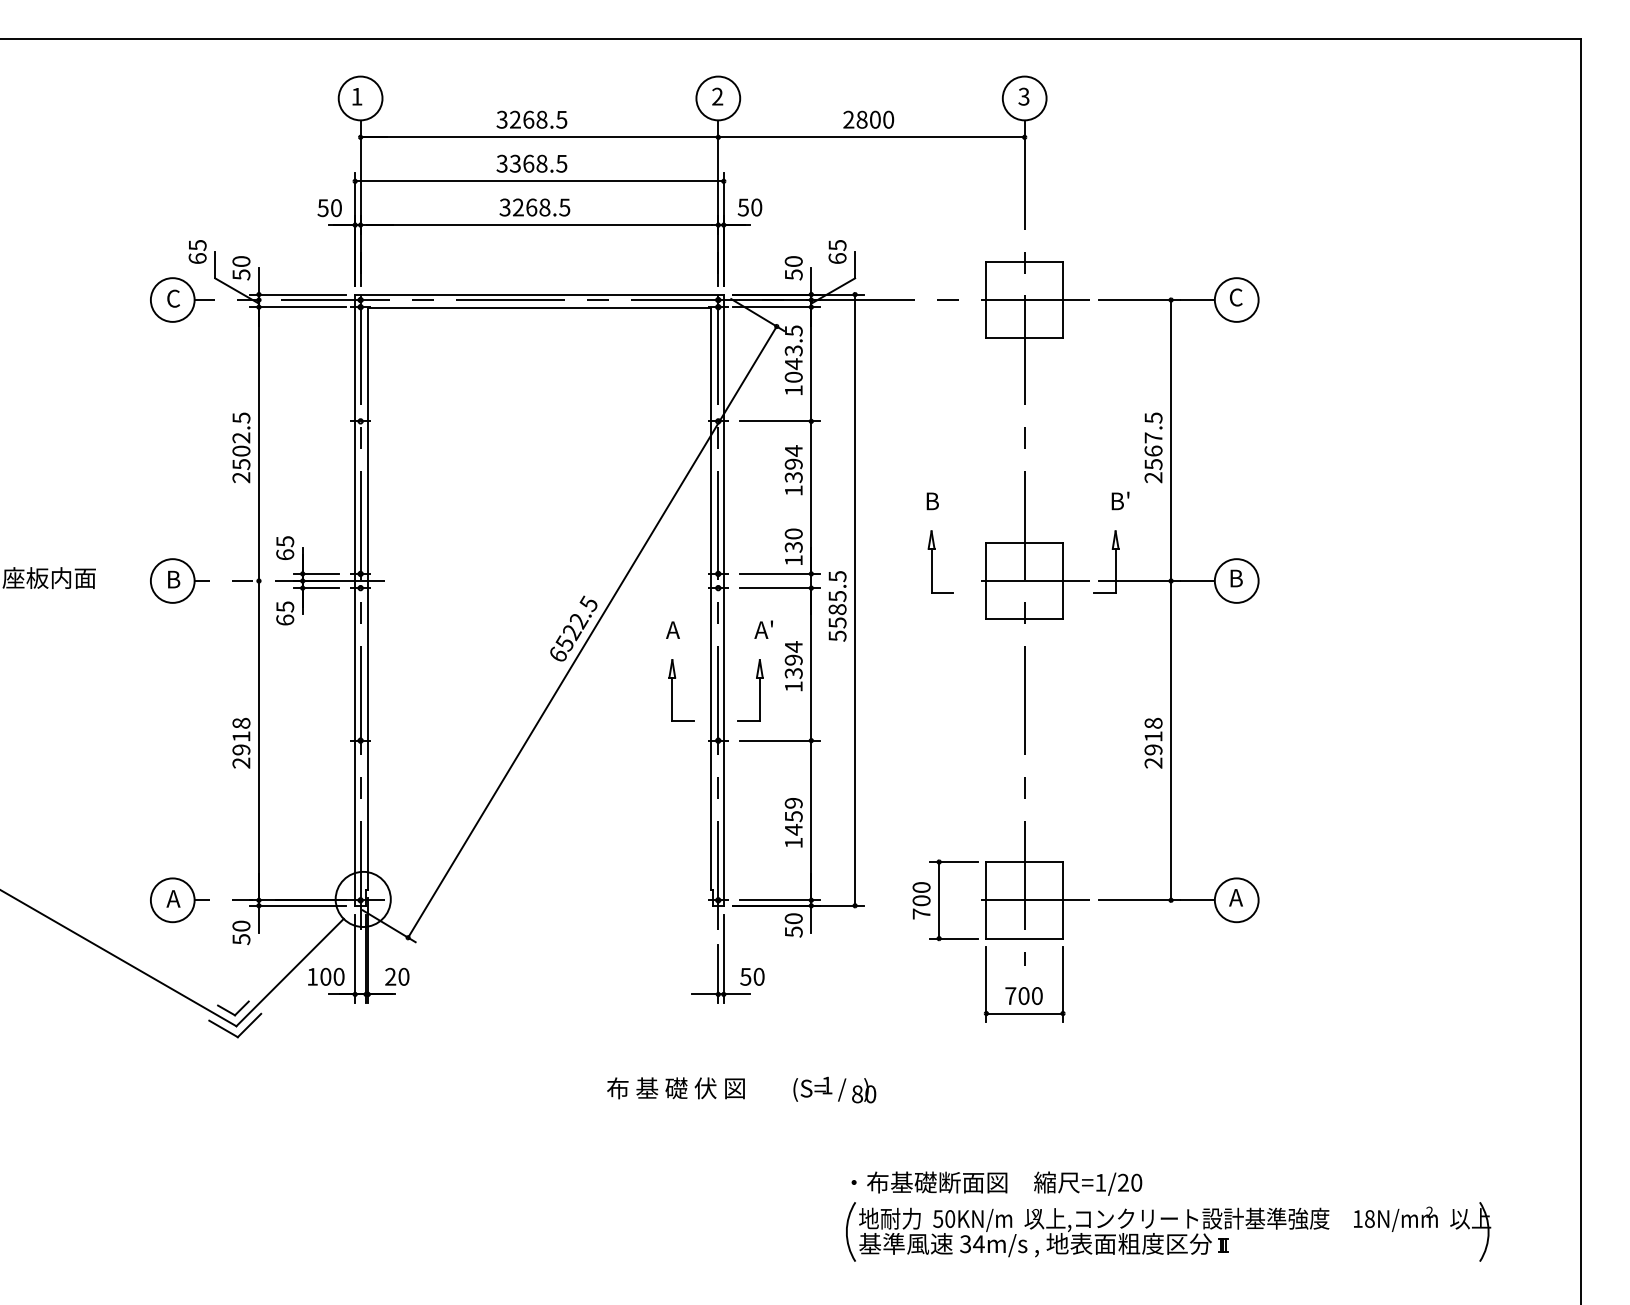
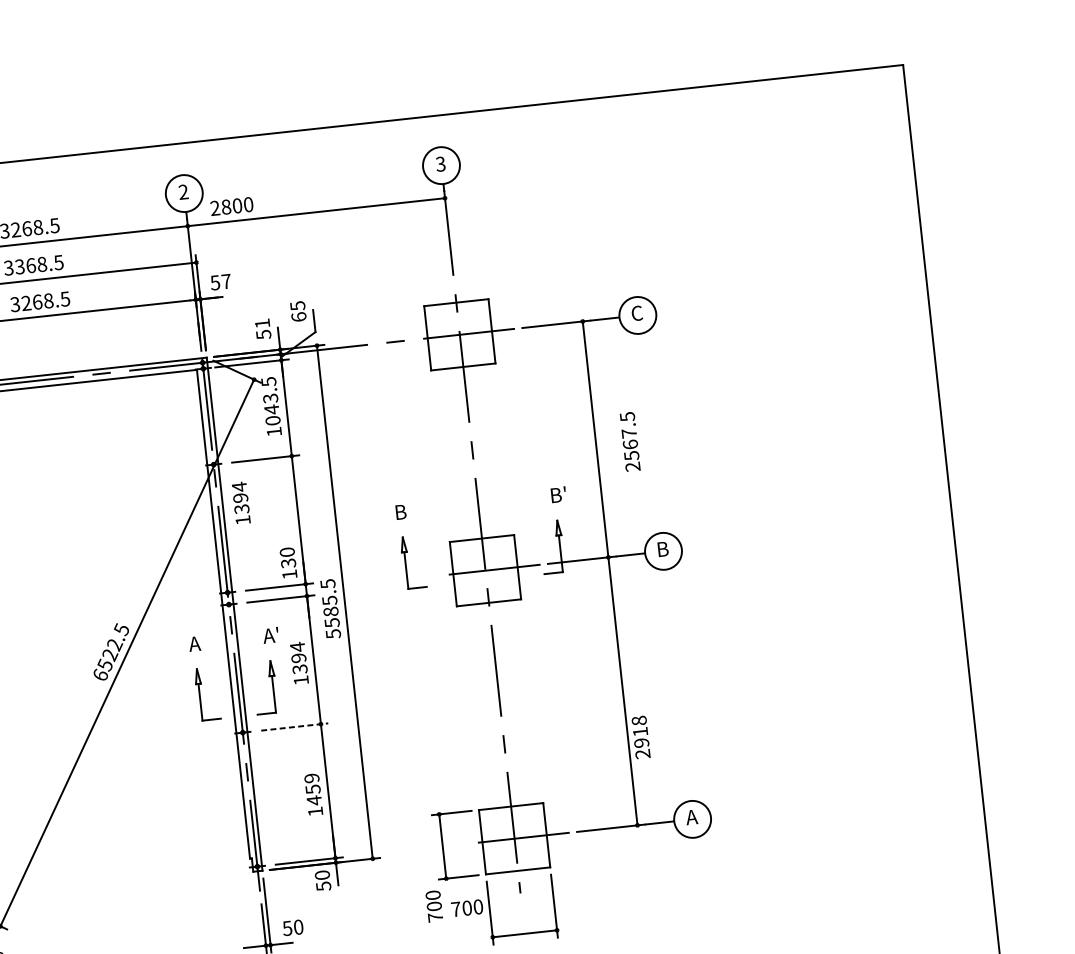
text: (868, 119) -> (231, 206), moved
text: (756, 207) -> (226, 281), 50 -> 57
text: (793, 261) -> (262, 323), 50 -> 51
text: (1153, 447) -> (630, 441), moved
text: (793, 470) -> (241, 503), moved
line: (780, 740) -> (295, 726), solid -> dashed
text: (1153, 742) -> (640, 736), moved
text: (921, 900) -> (434, 906), moved
text: (1023, 995) -> (466, 907), moved

